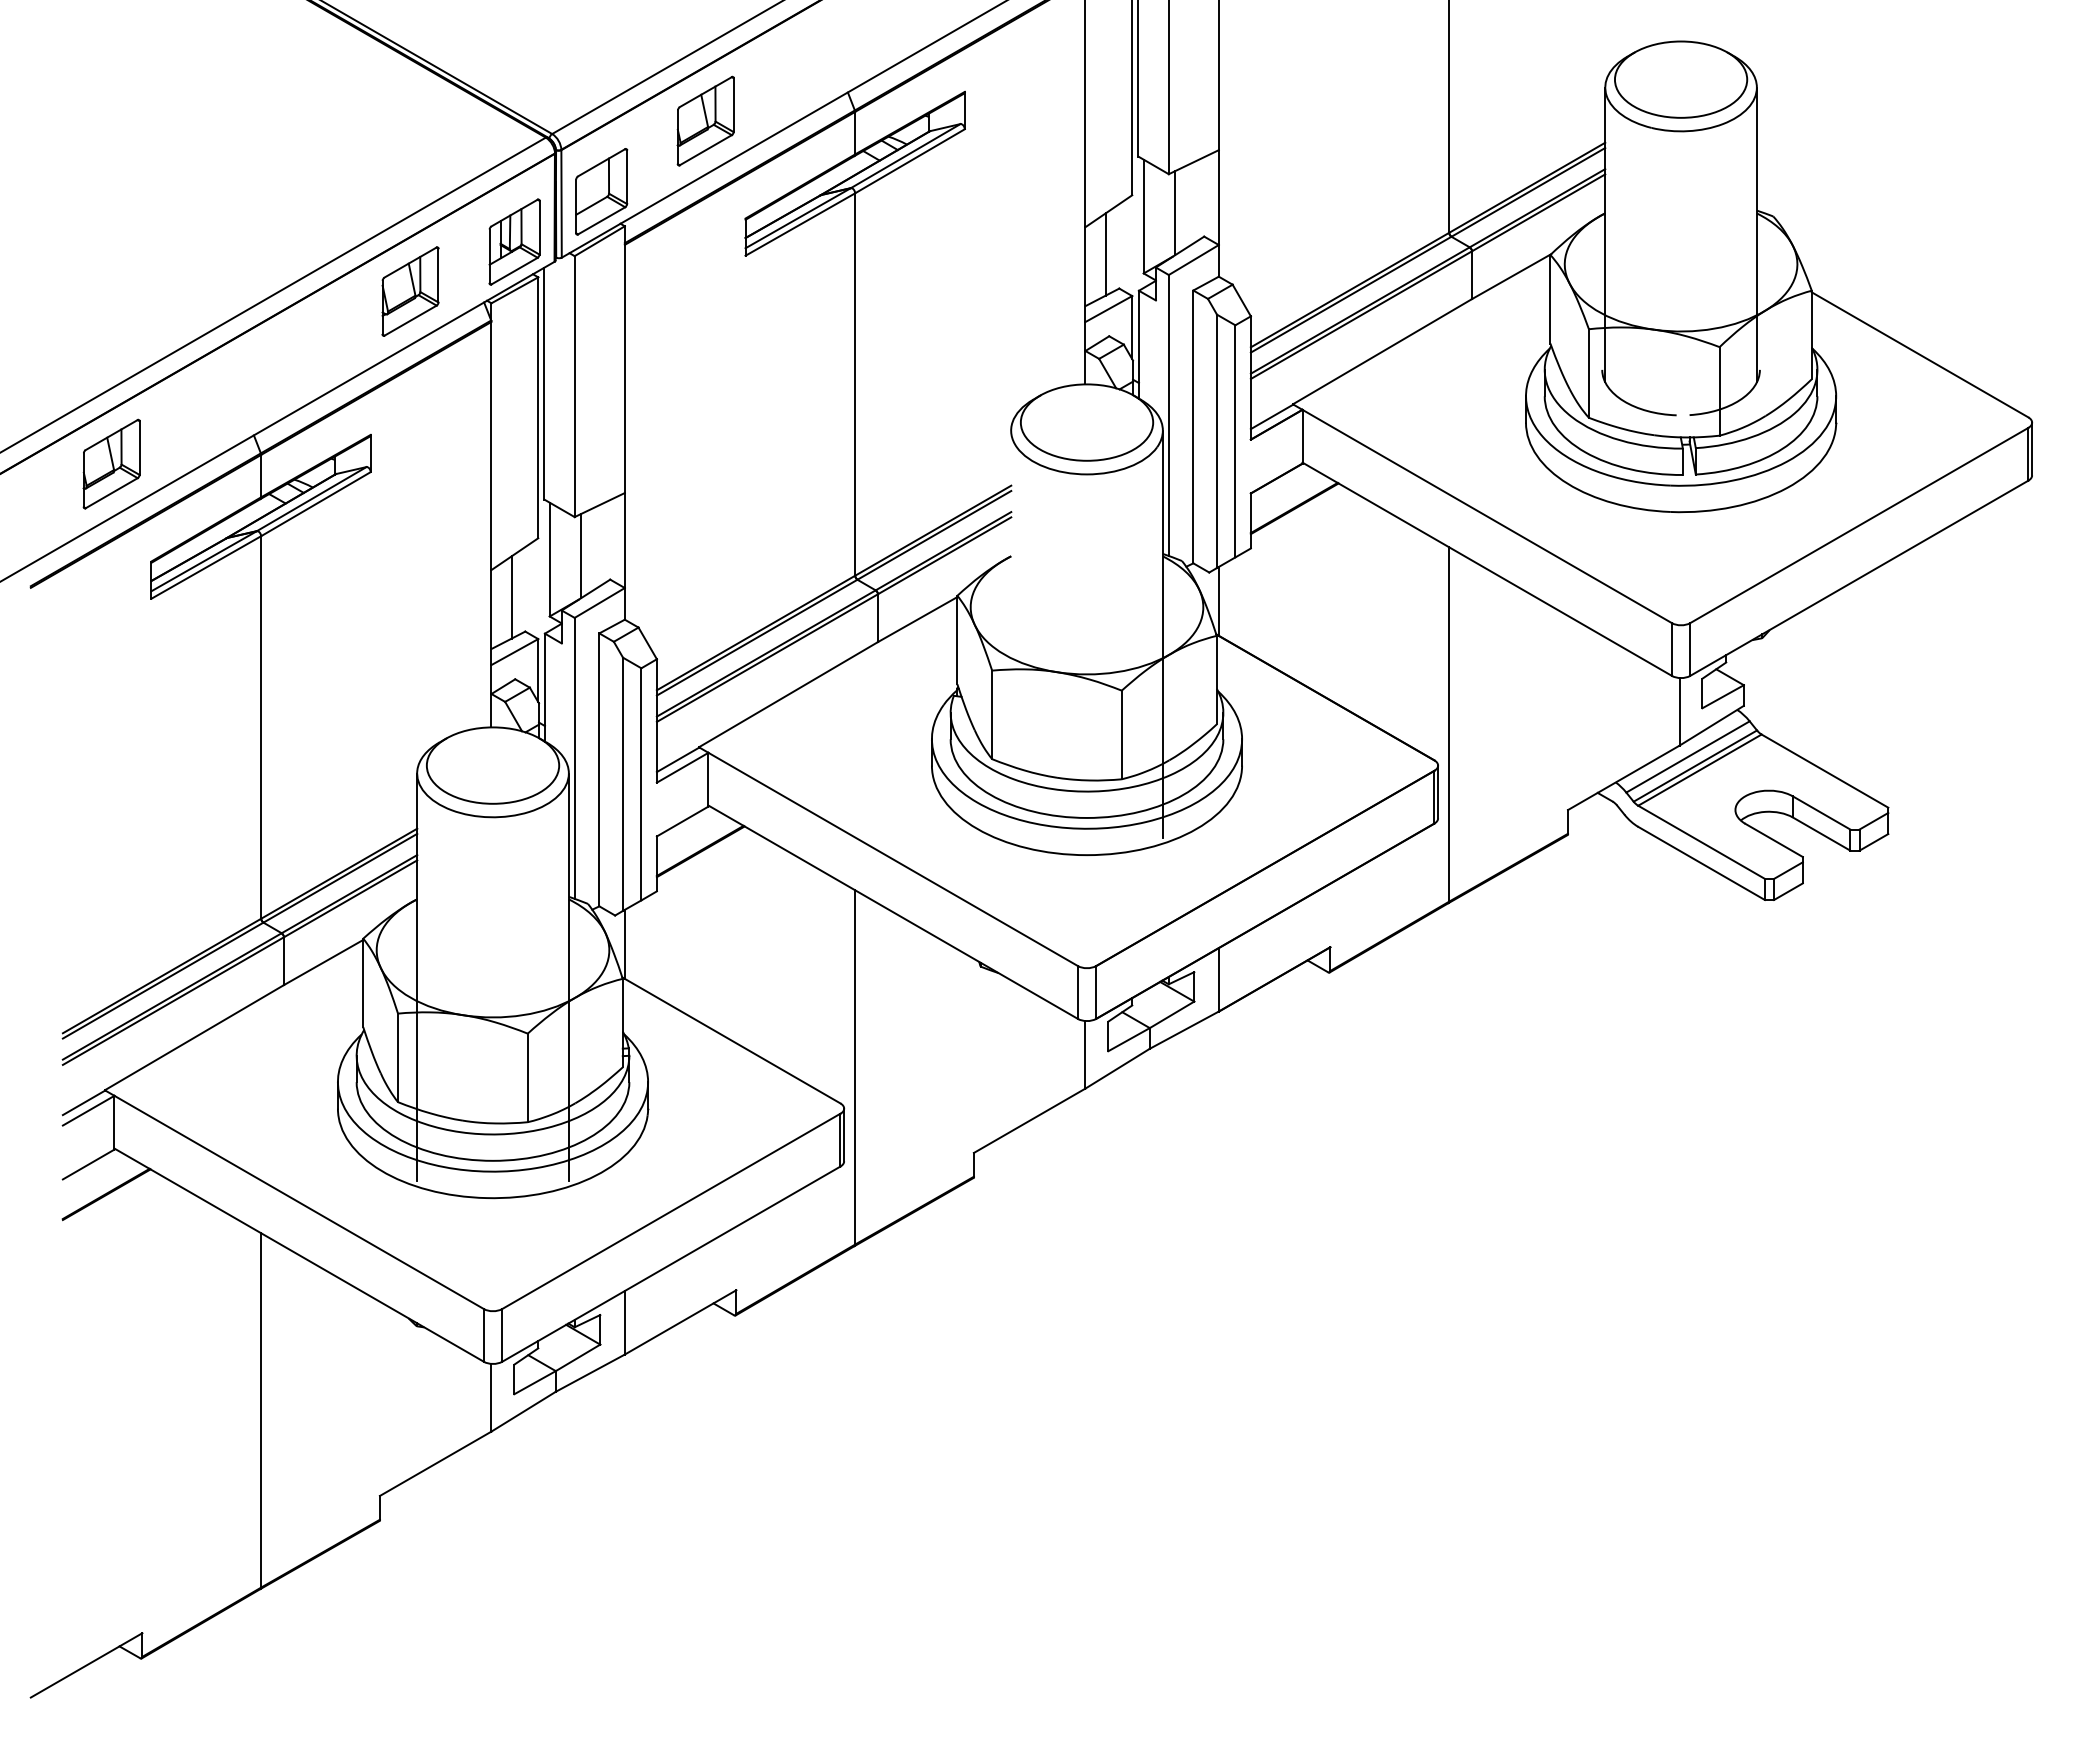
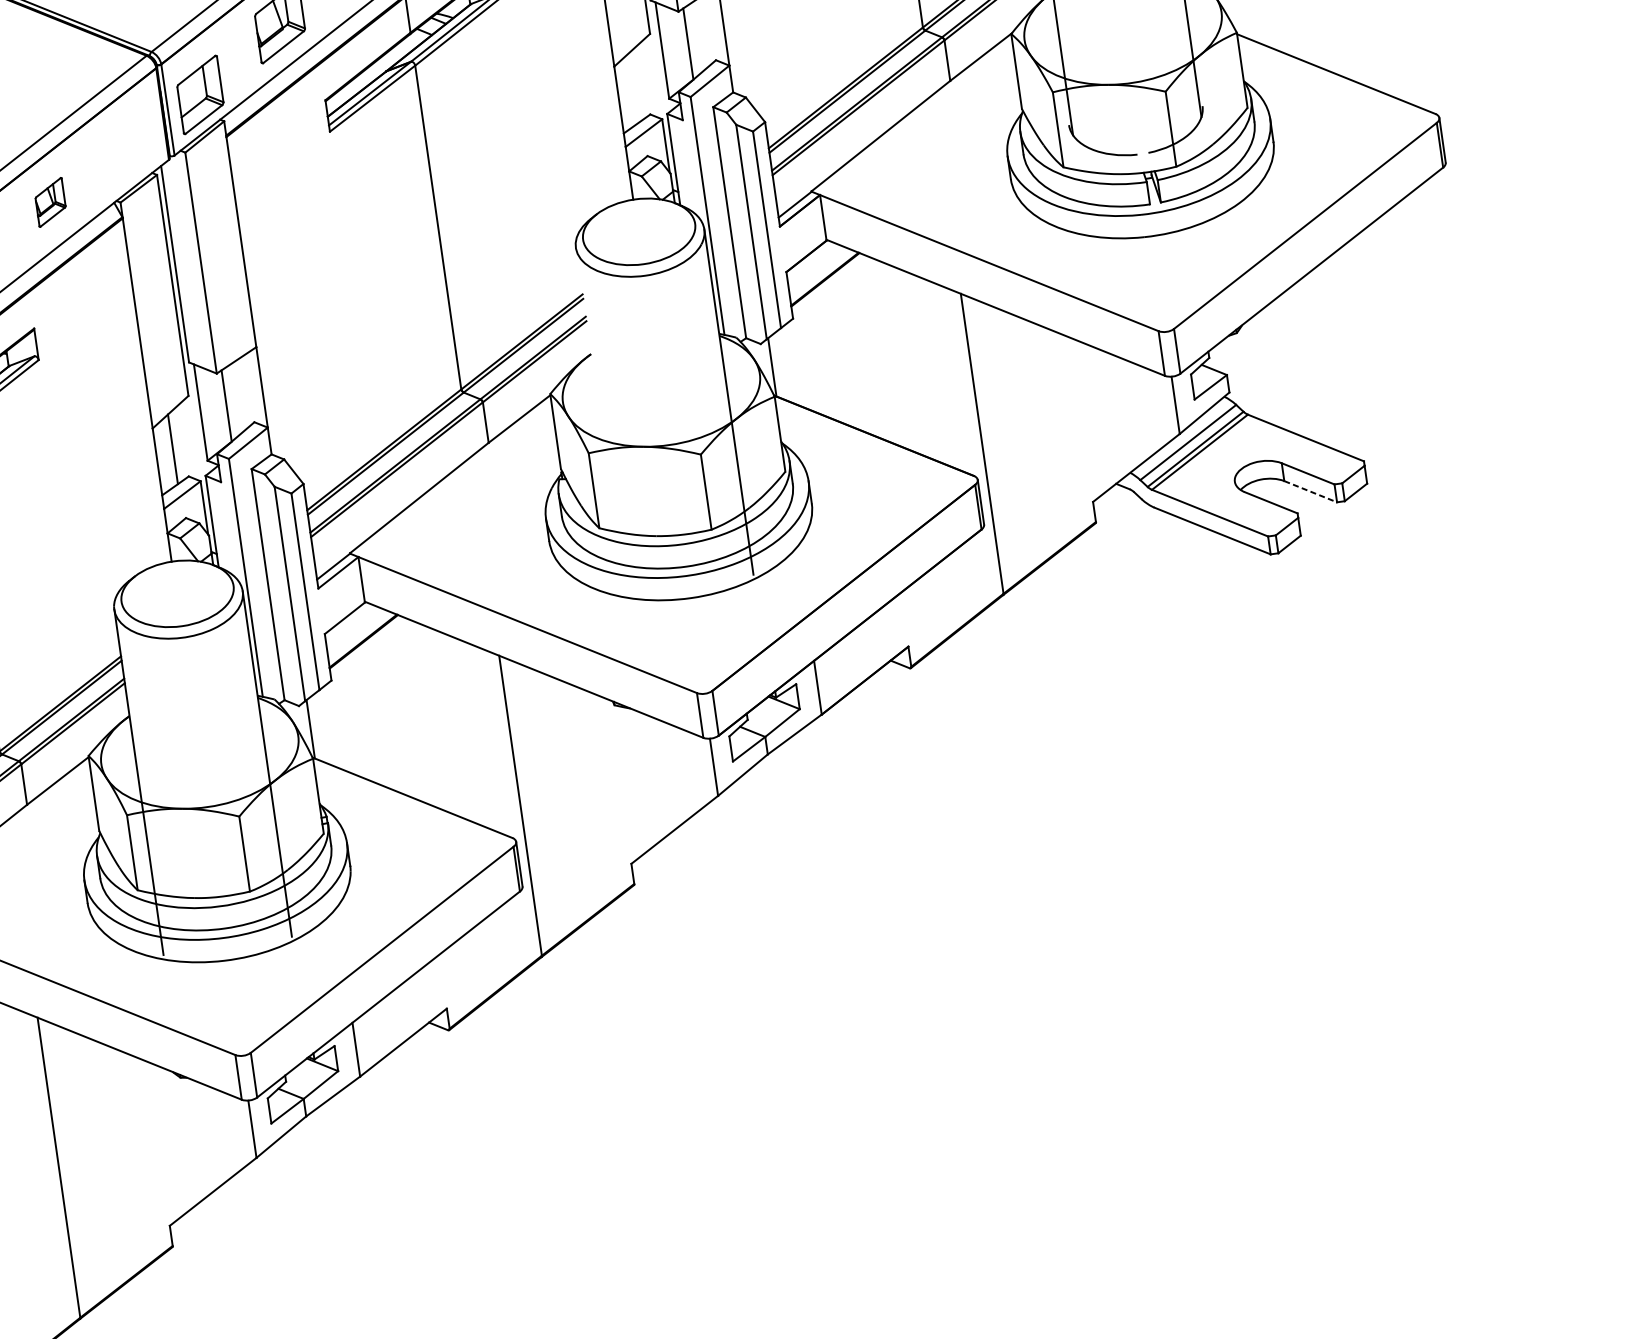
part: (514, 241) -> (132, 147), removed
line: (1105, 254) -> (634, 87), removed
part: (410, 291) -> (50, 202), size x0.6
line: (1822, 834) -> (1311, 491), solid -> dashed

